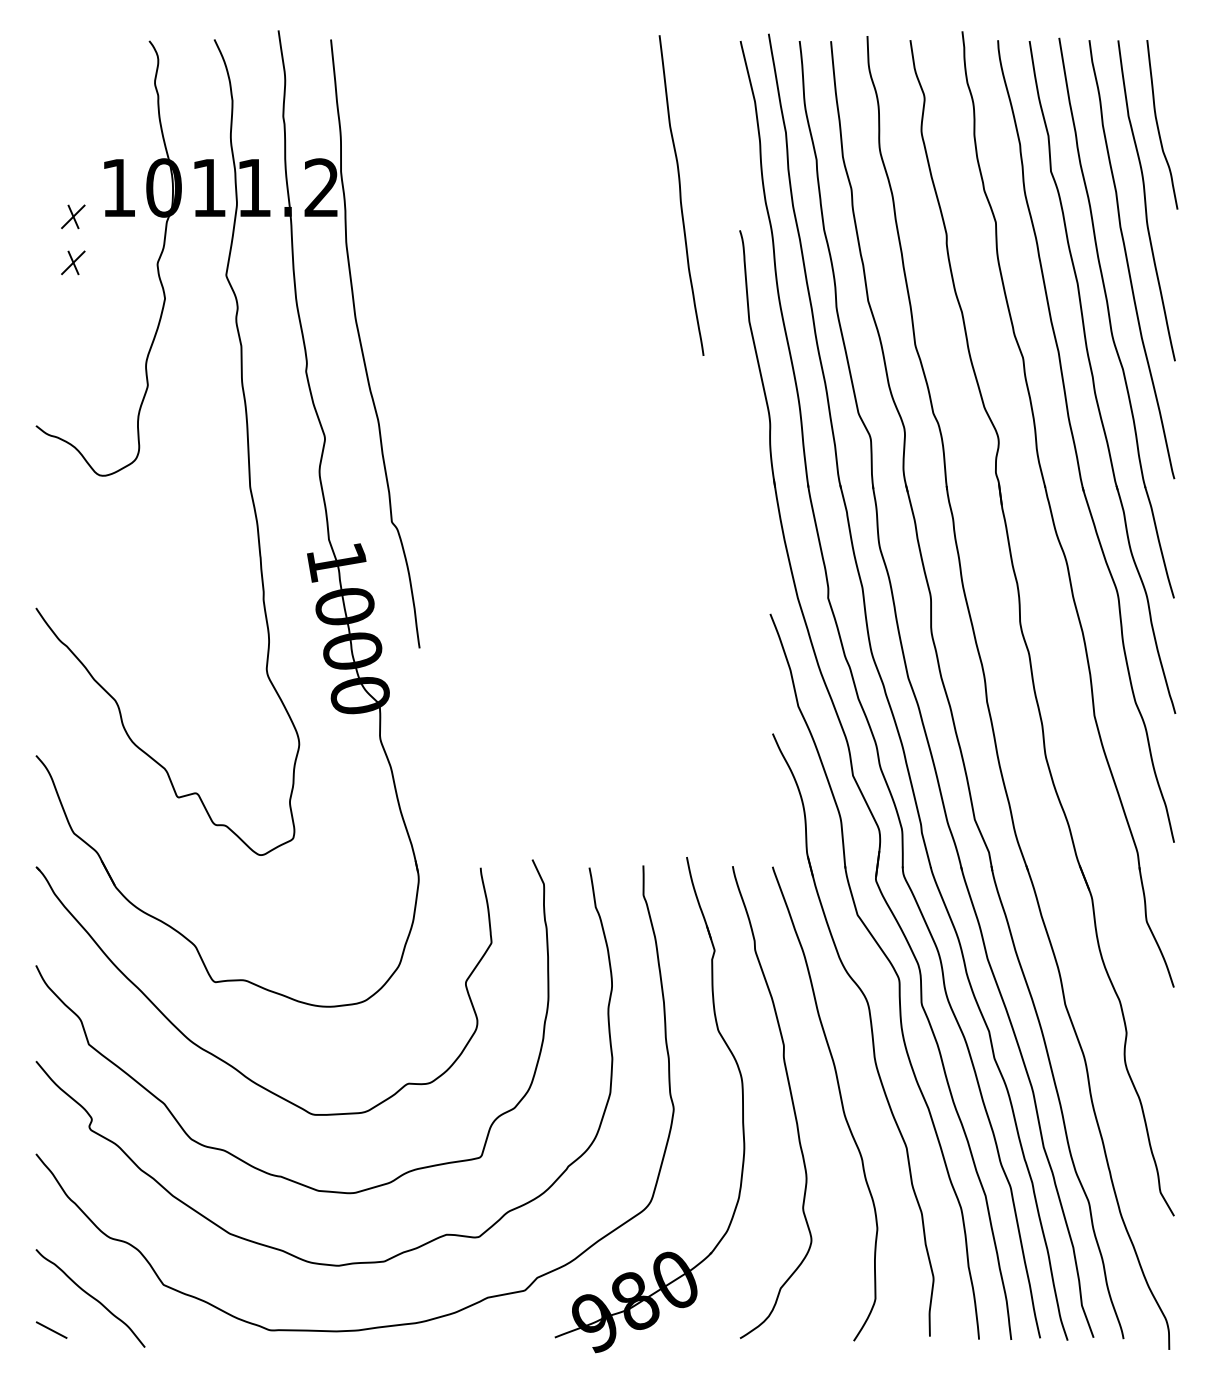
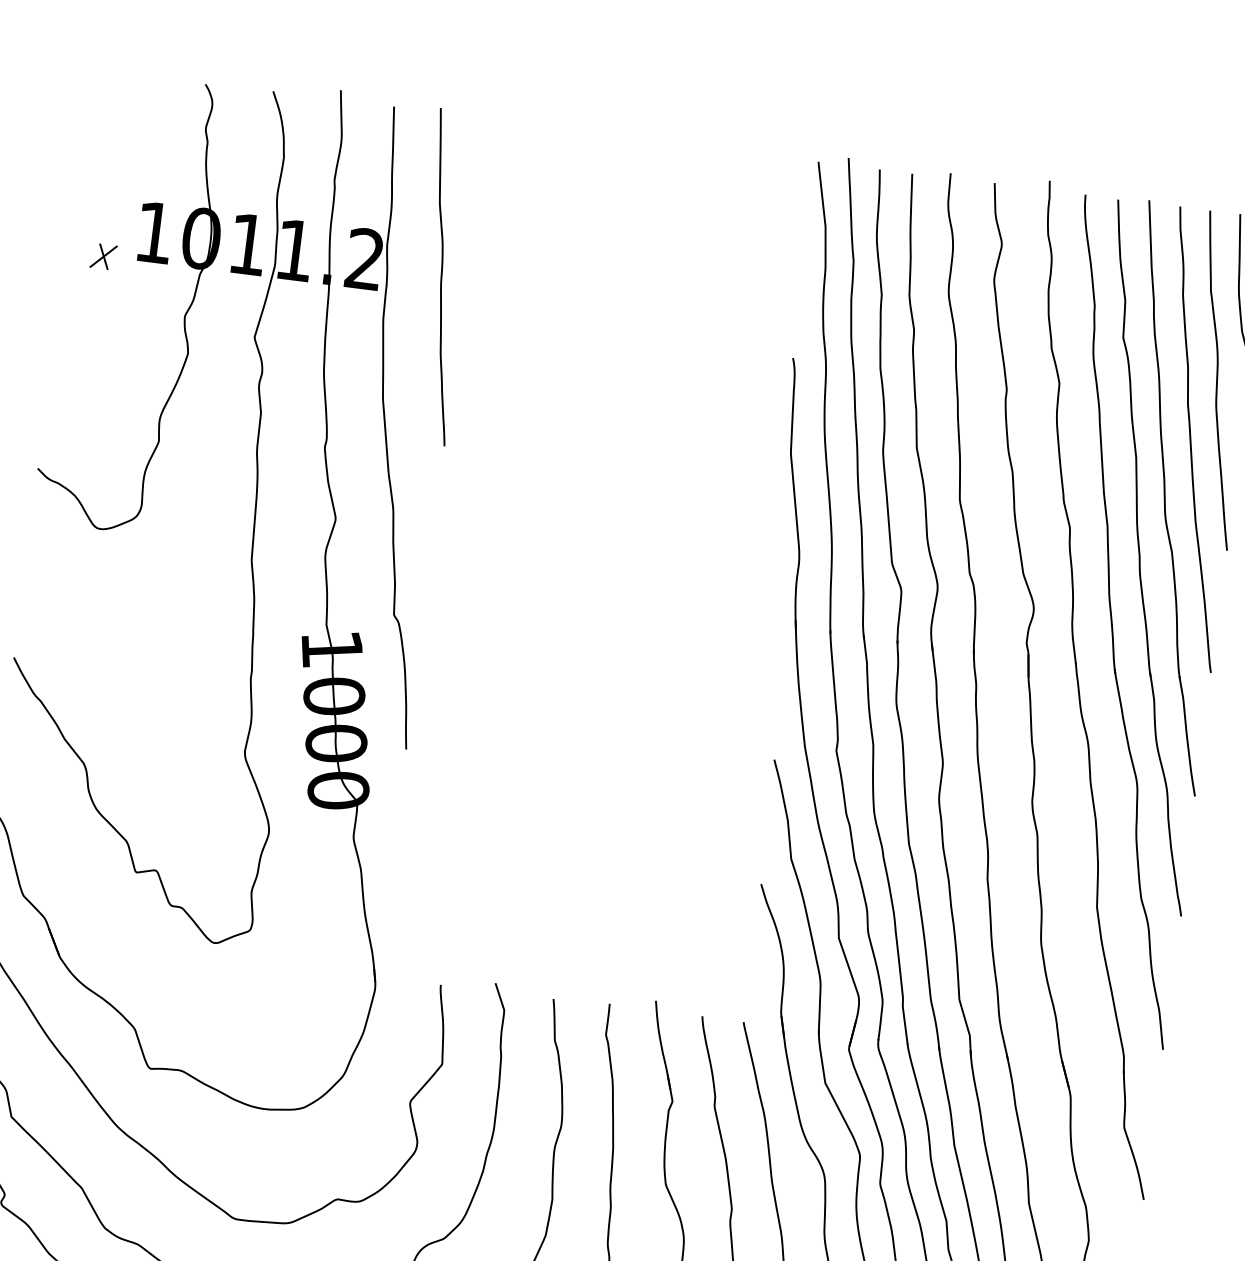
curve: (681, 195) -> (442, 277), moved
part: (73, 262) -> (97, 304), removed

